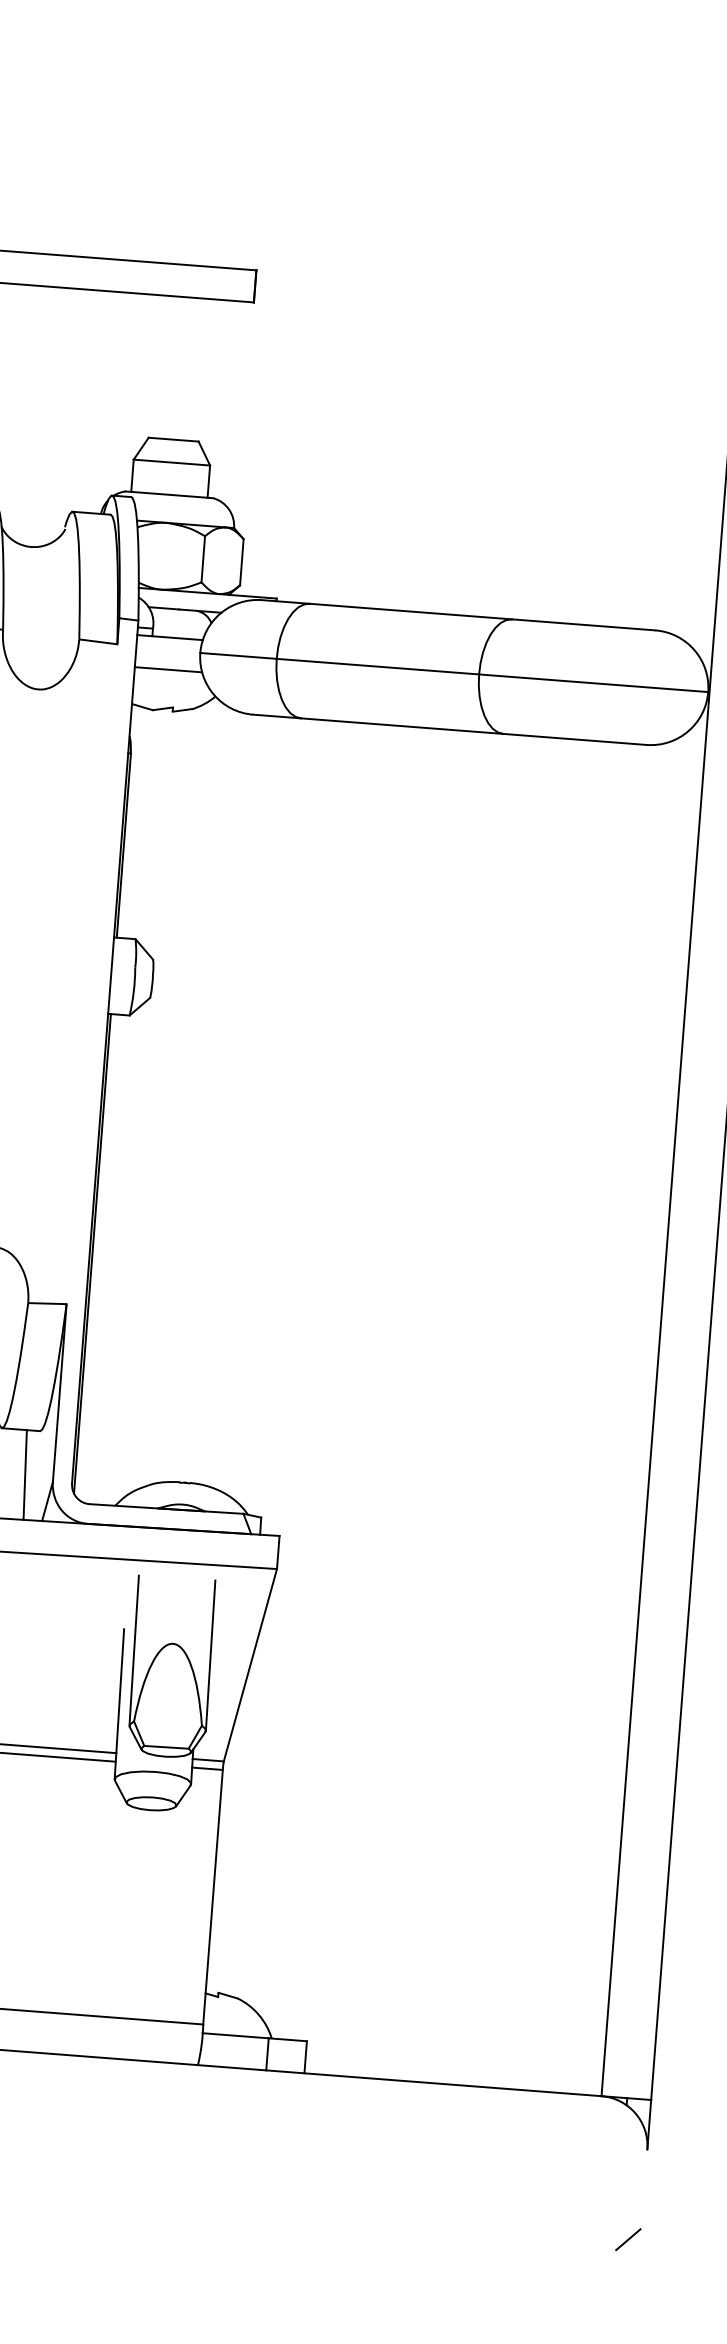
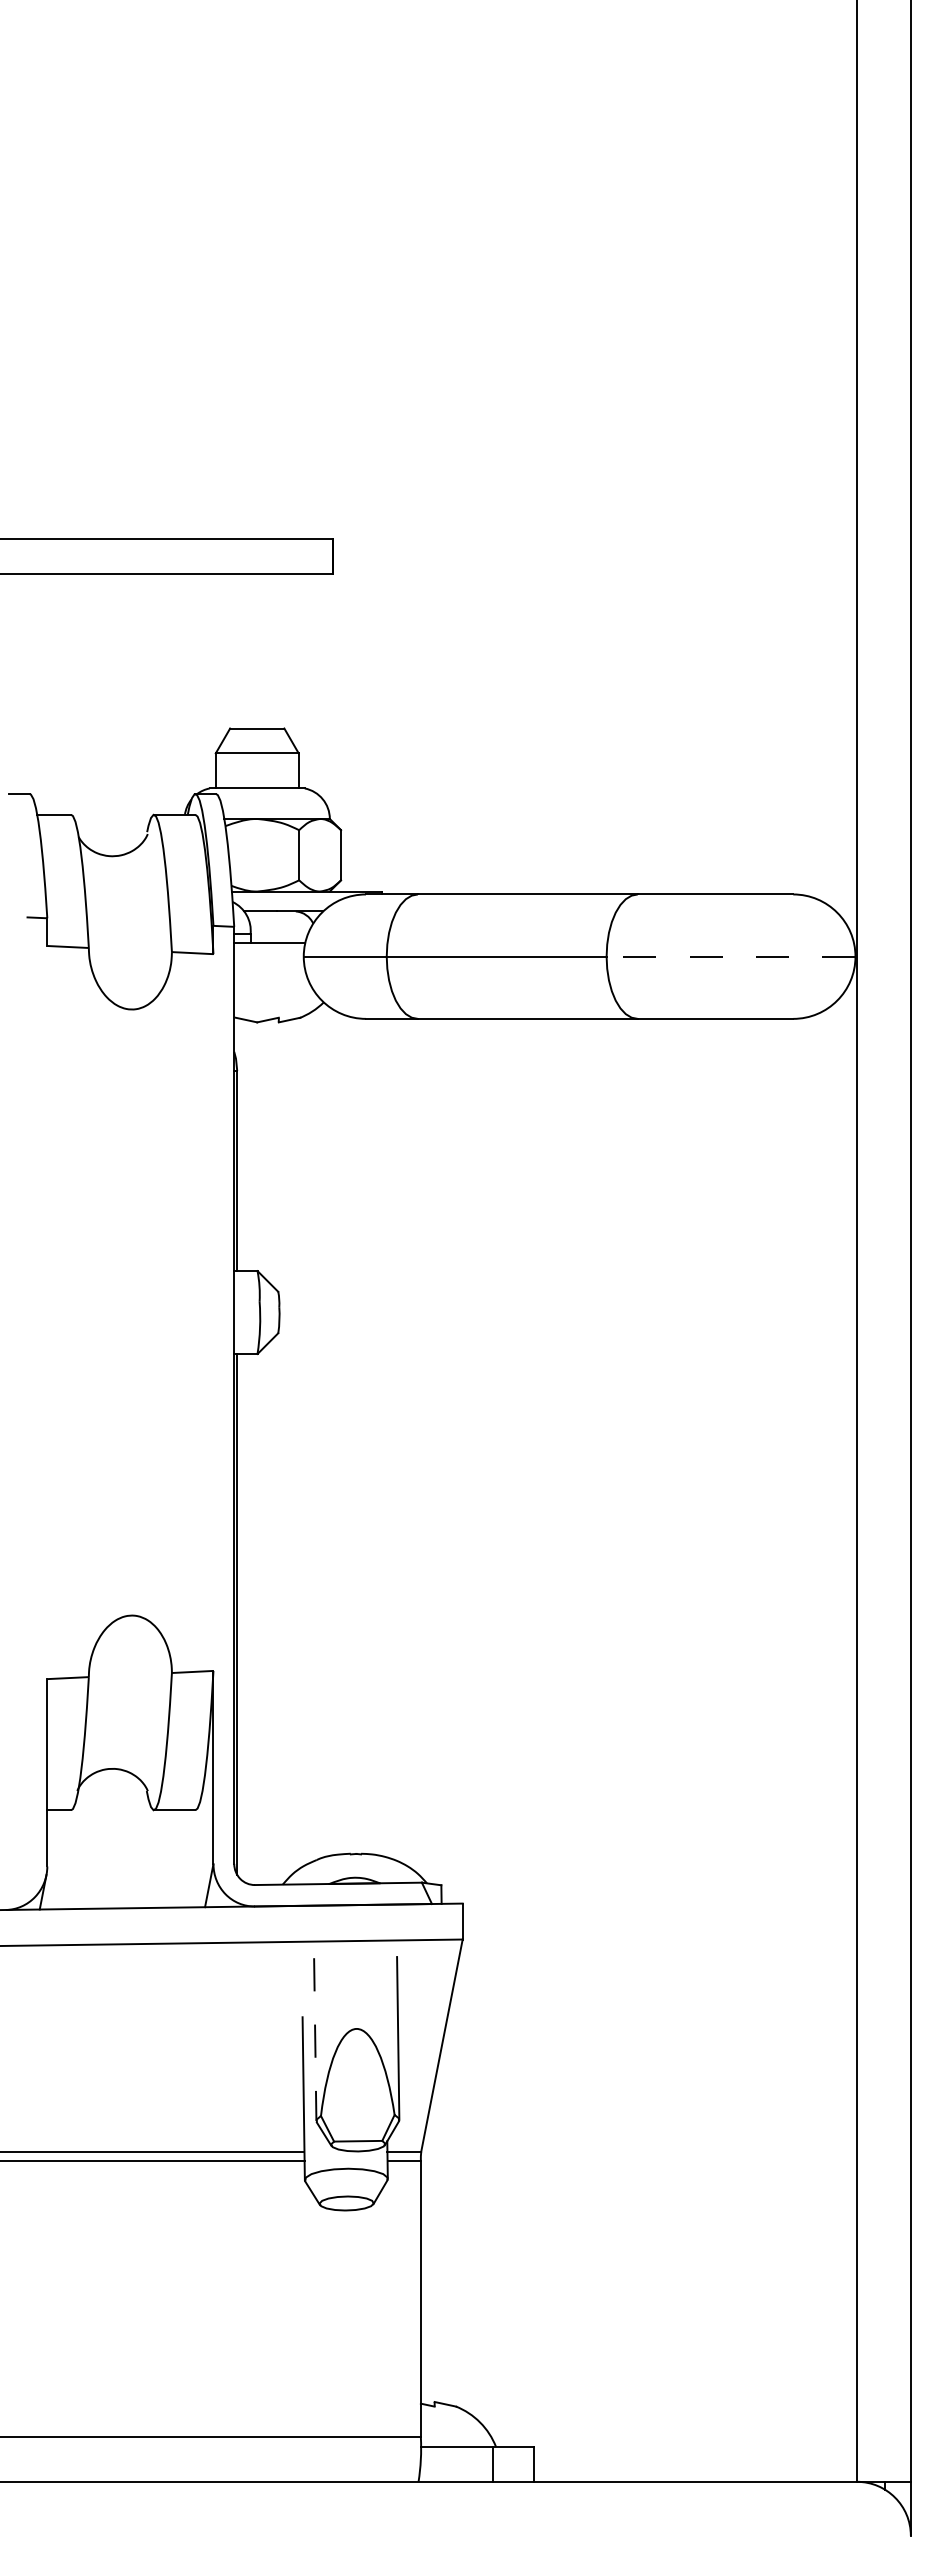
line: (168, 669) -> (270, 977), removed
line: (593, 683) -> (730, 956), solid -> dashed
line: (24, 1474) -> (182, 1858), removed
line: (134, 1651) -> (315, 2040), solid -> dashed

